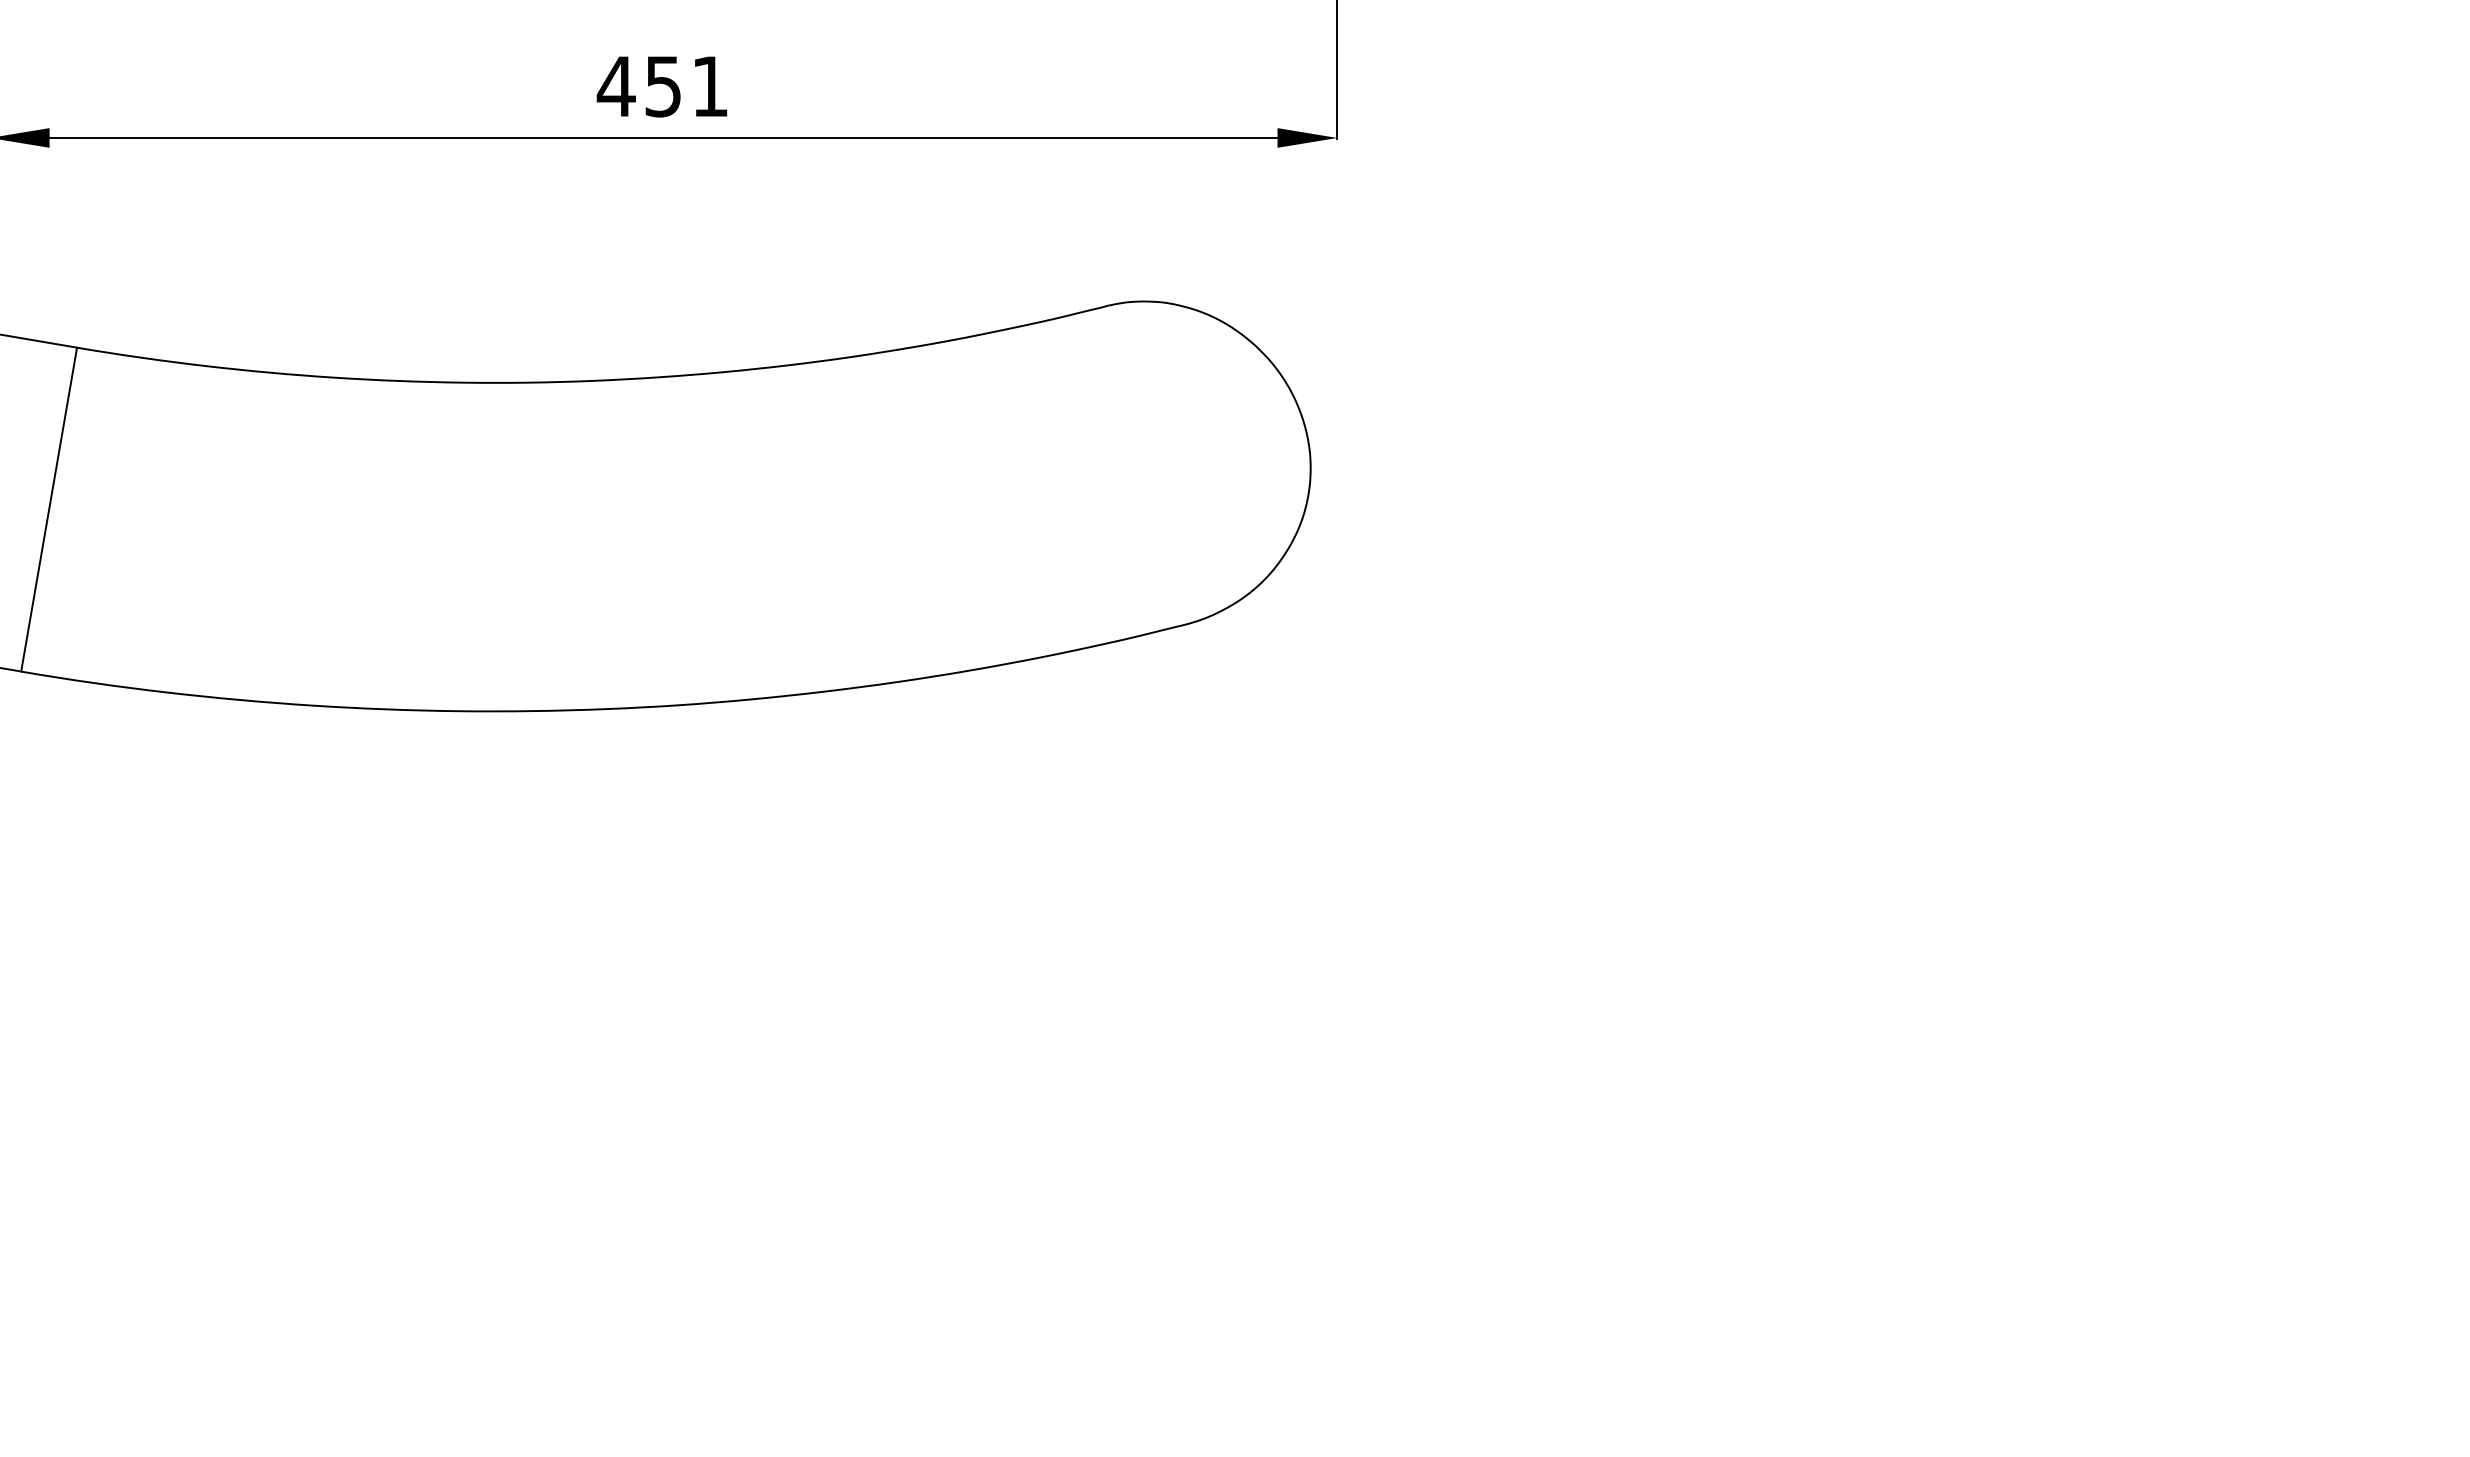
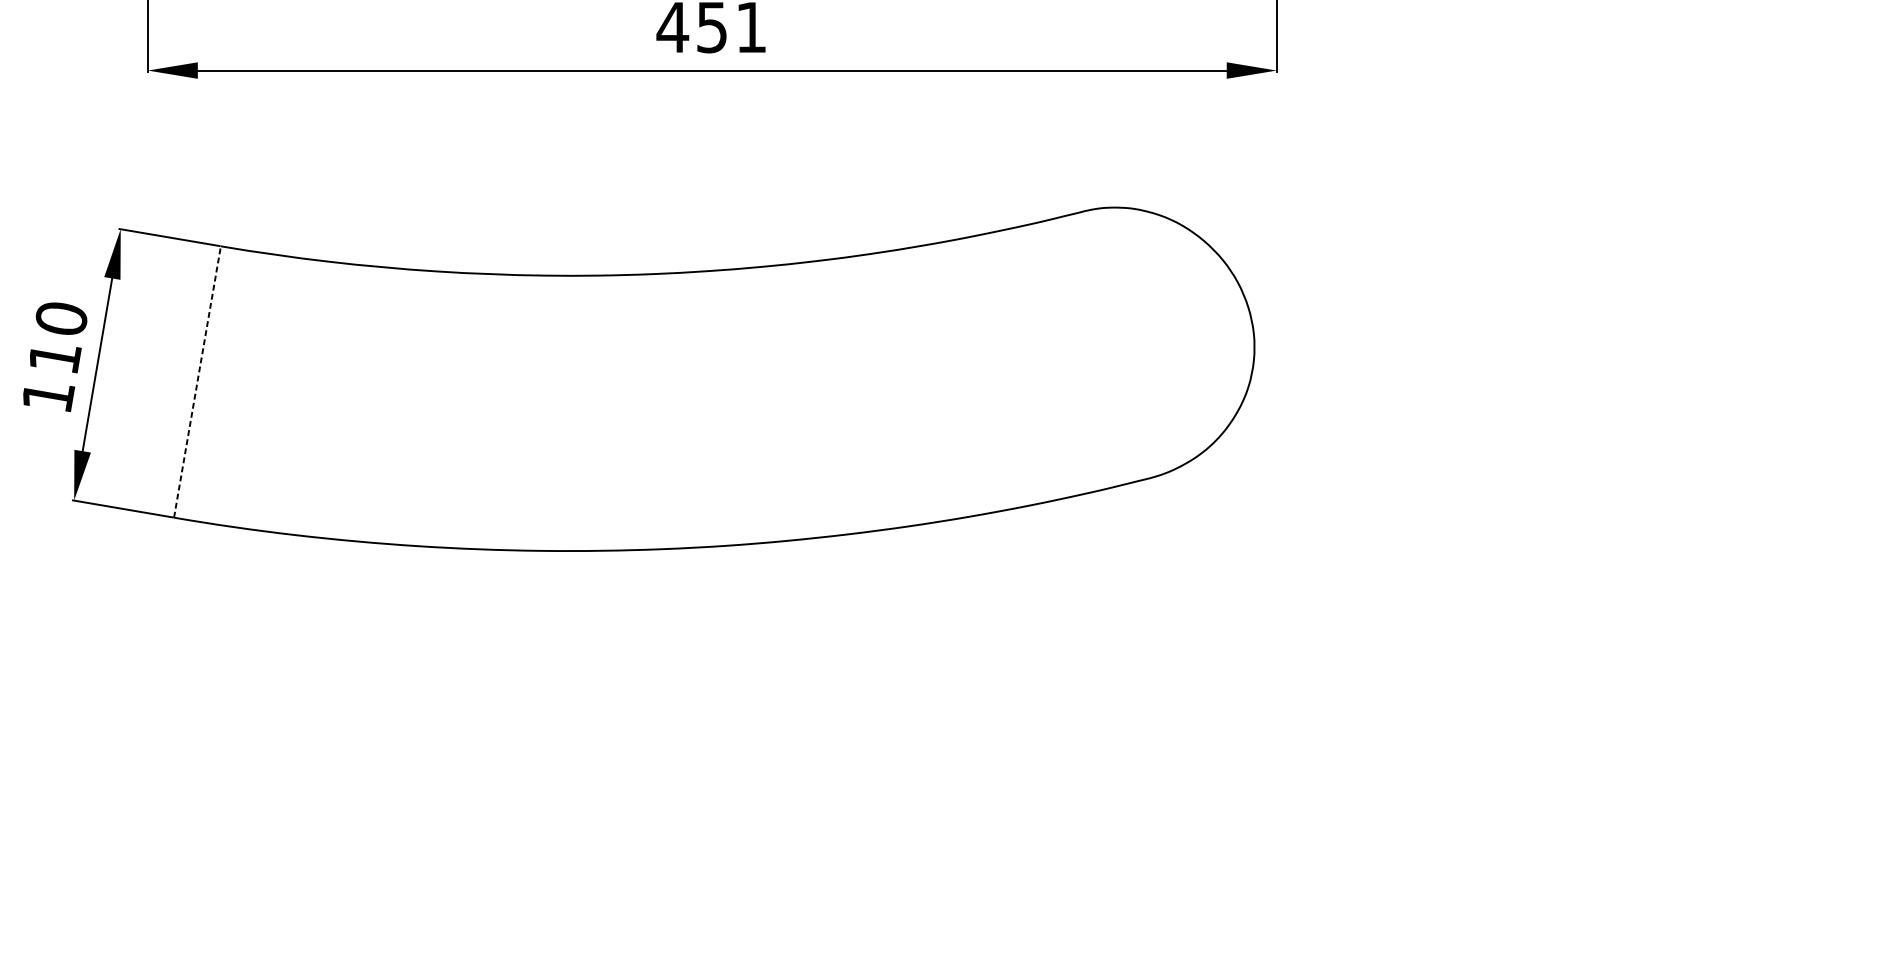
line: (49, 509) -> (197, 381), solid -> dashed

